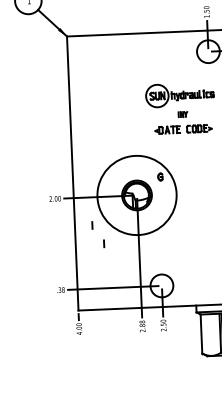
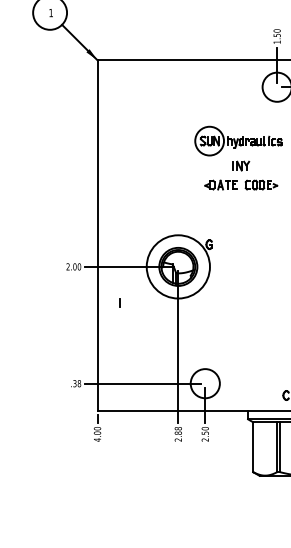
part: (183, 114) -> (241, 165), size x1.43
circle: (136, 195) -> (177, 266), size x0.62
line: (103, 243) -> (133, 326), removed

